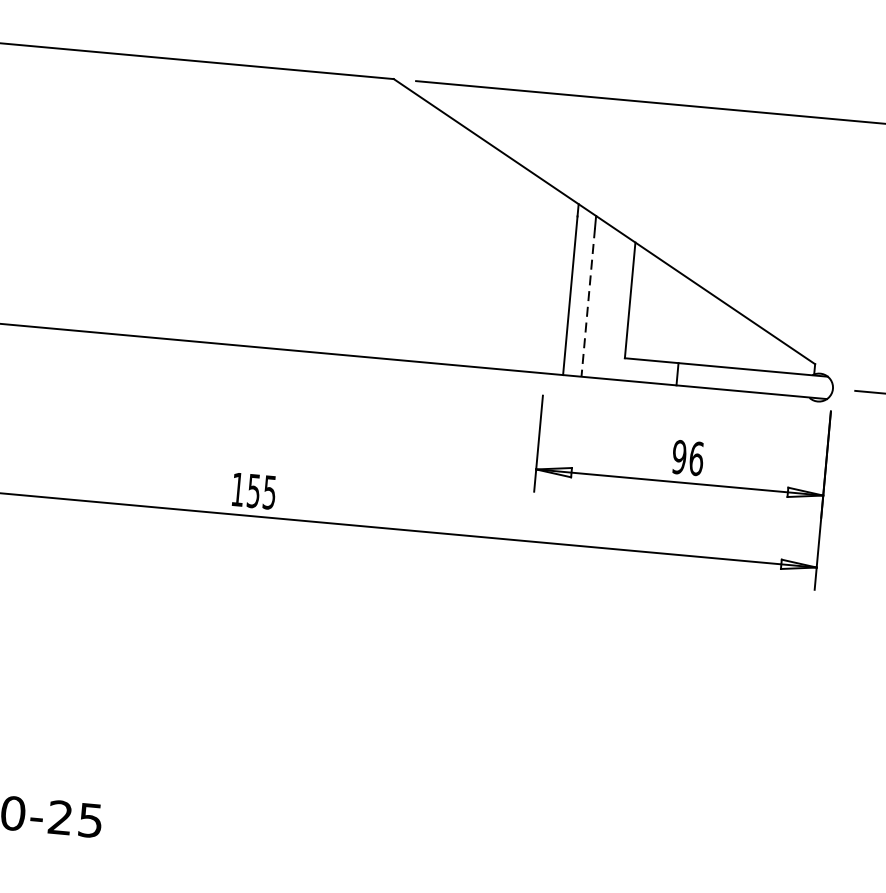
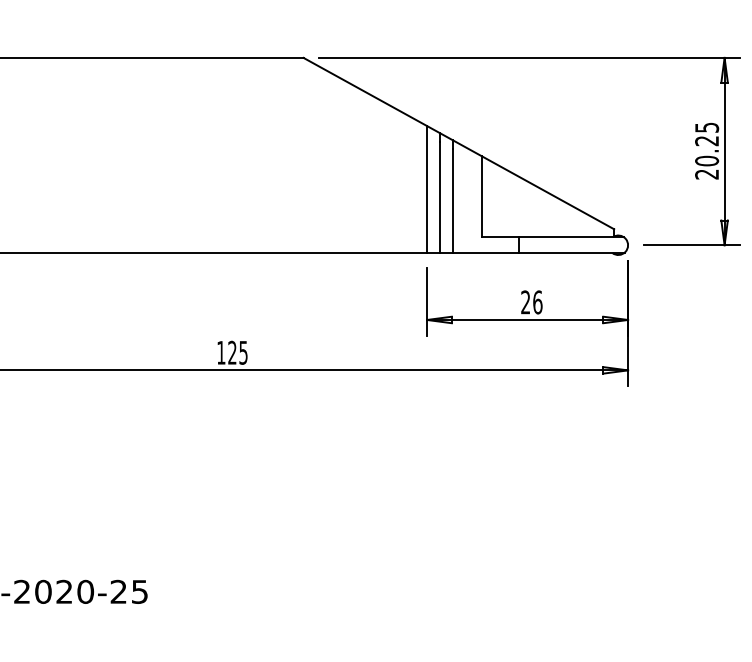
line: (553, 283) -> (427, 189), added
line: (587, 302) -> (452, 200), dashed -> solid
text: (678, 457) -> (525, 302), 96 -> 26
text: (254, 490) -> (232, 352), 155 -> 125

